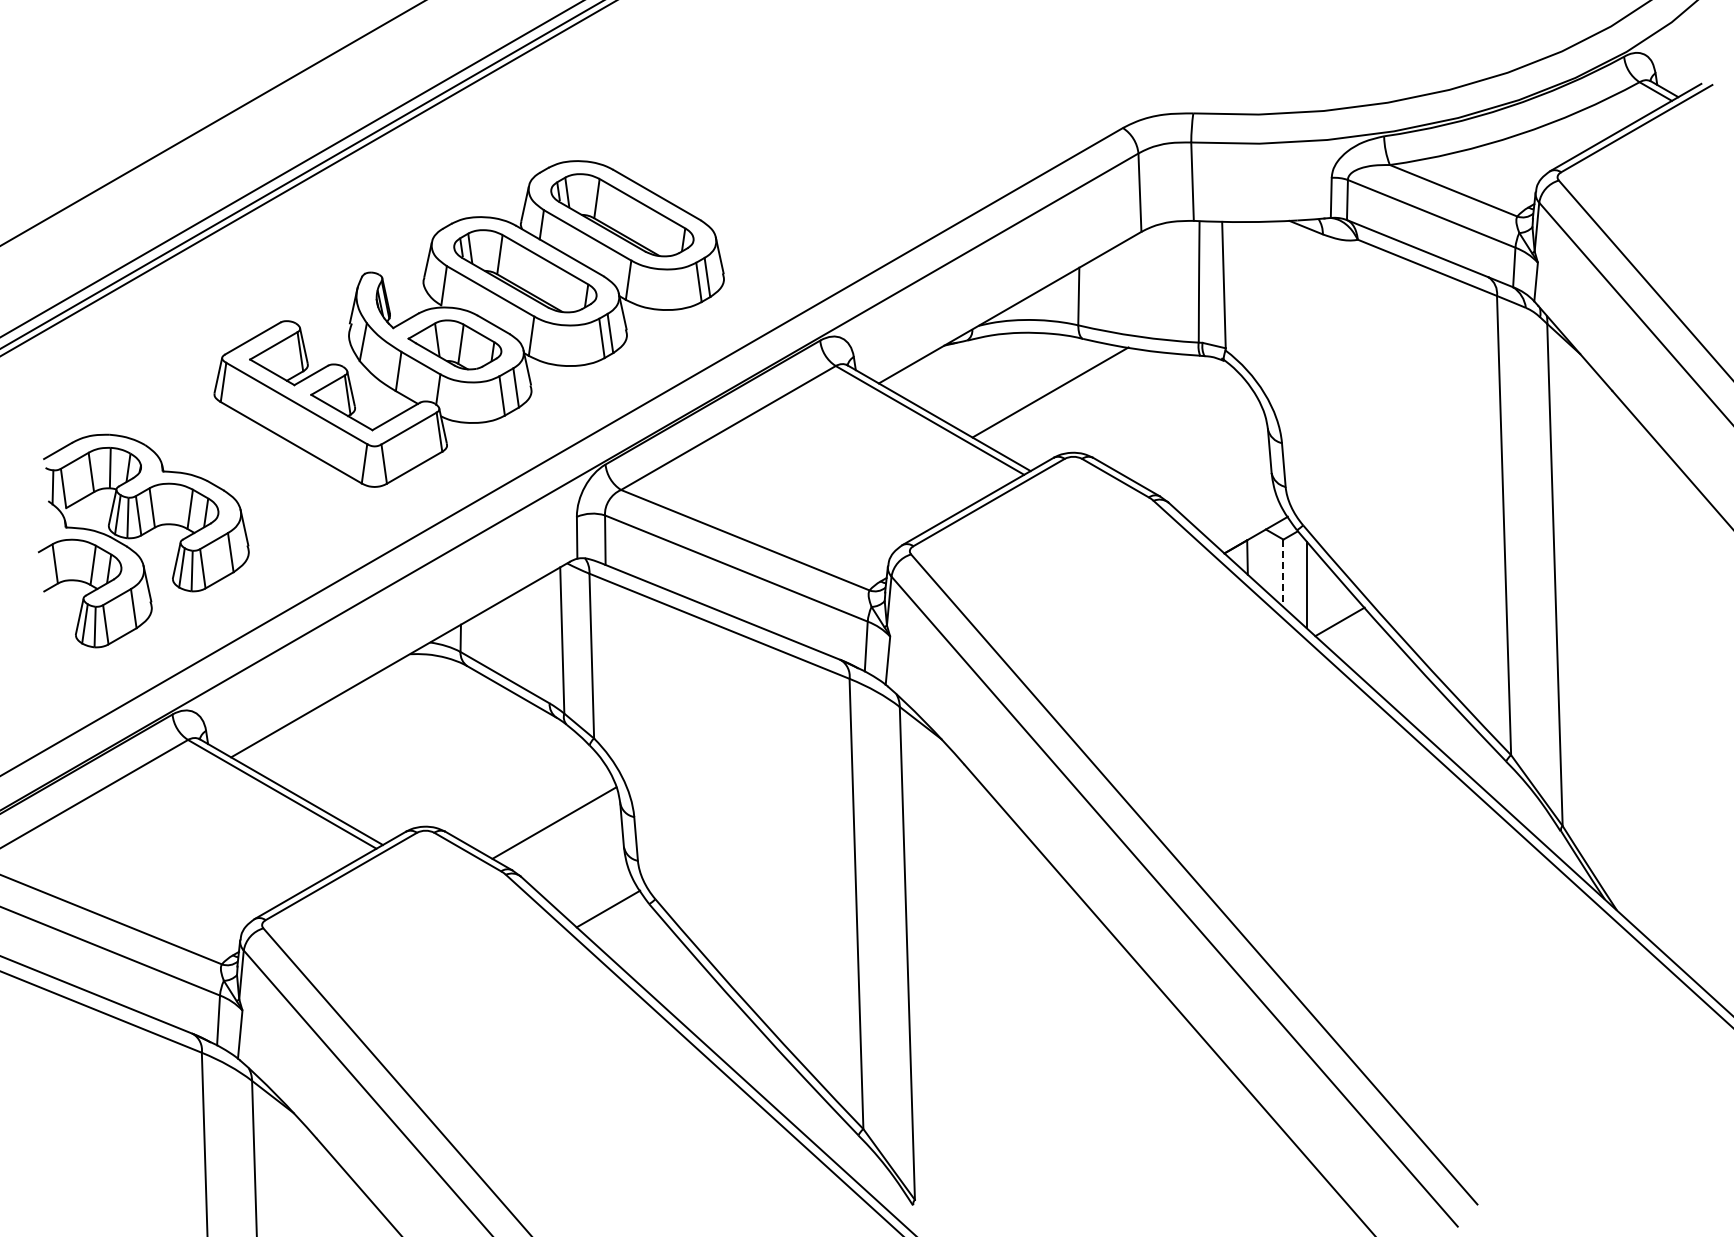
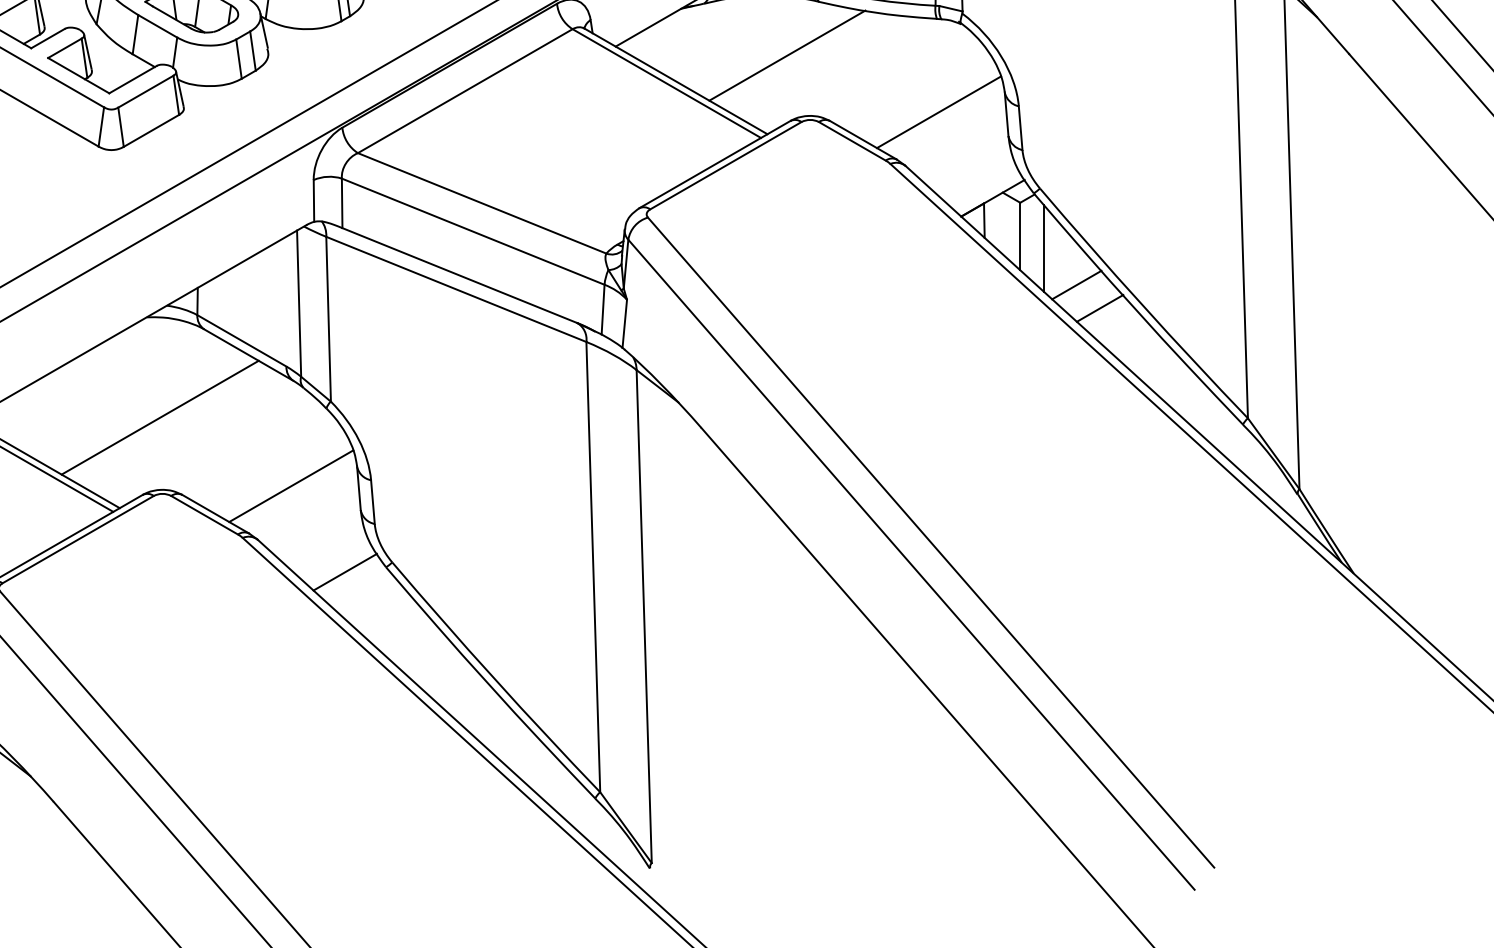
line: (1202, 448) -> (939, 111), added
line: (1283, 573) -> (1020, 236), dashed -> solid
line: (1363, 644) -> (1100, 307), added
line: (422, 754) -> (159, 417), added

